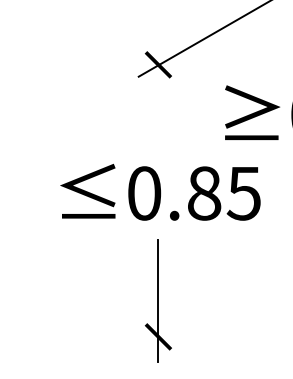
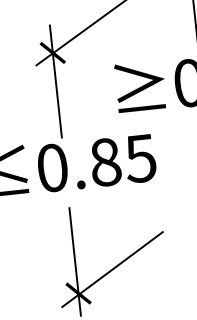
line: (158, 96) -> (55, 80), added
line: (199, 313) -> (112, 268), added

